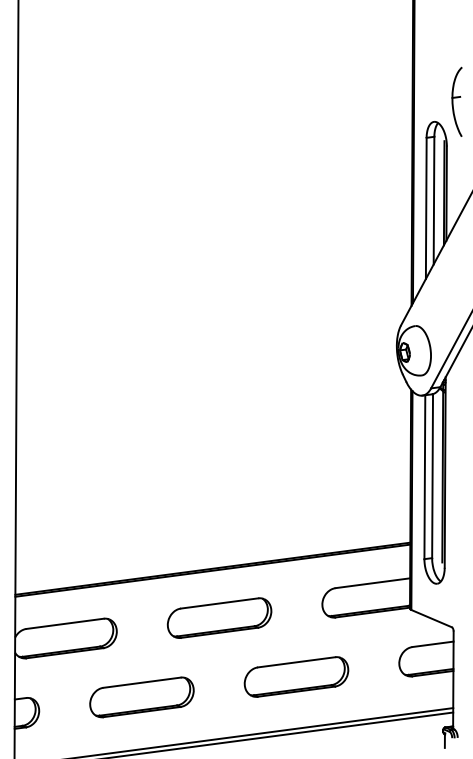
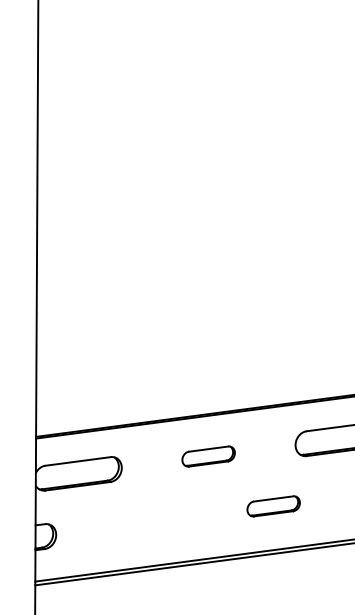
part: (219, 617) -> (208, 456), size x0.6
part: (296, 676) -> (273, 505), size x0.6
part: (141, 697) -> (142, 523), removed

